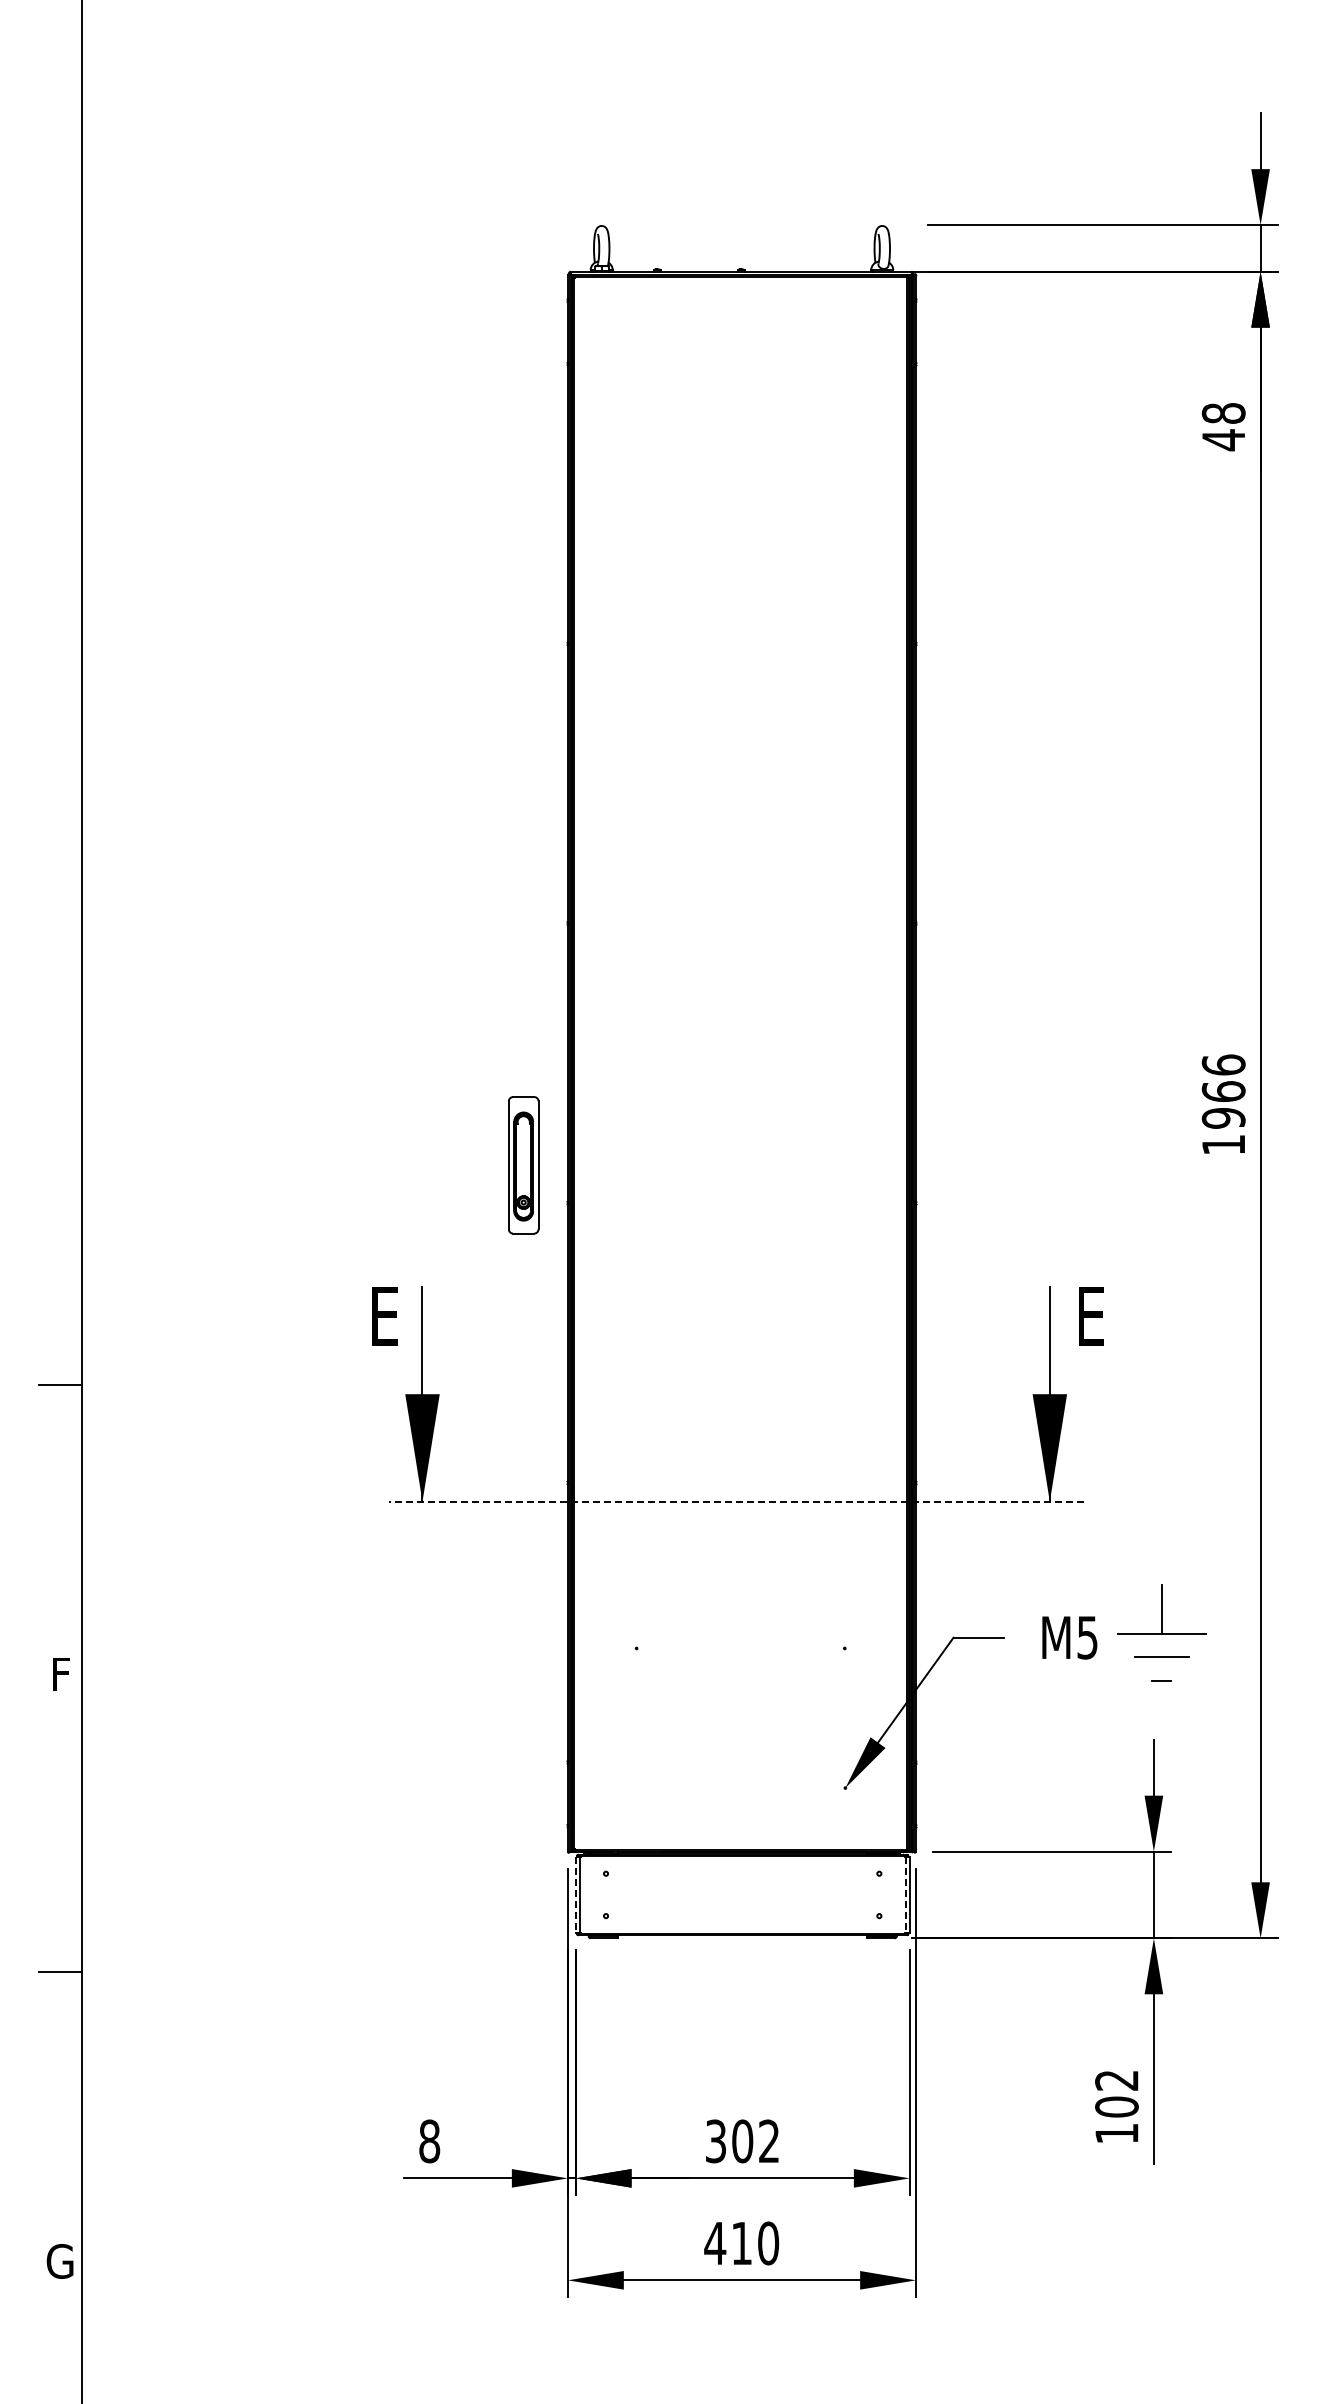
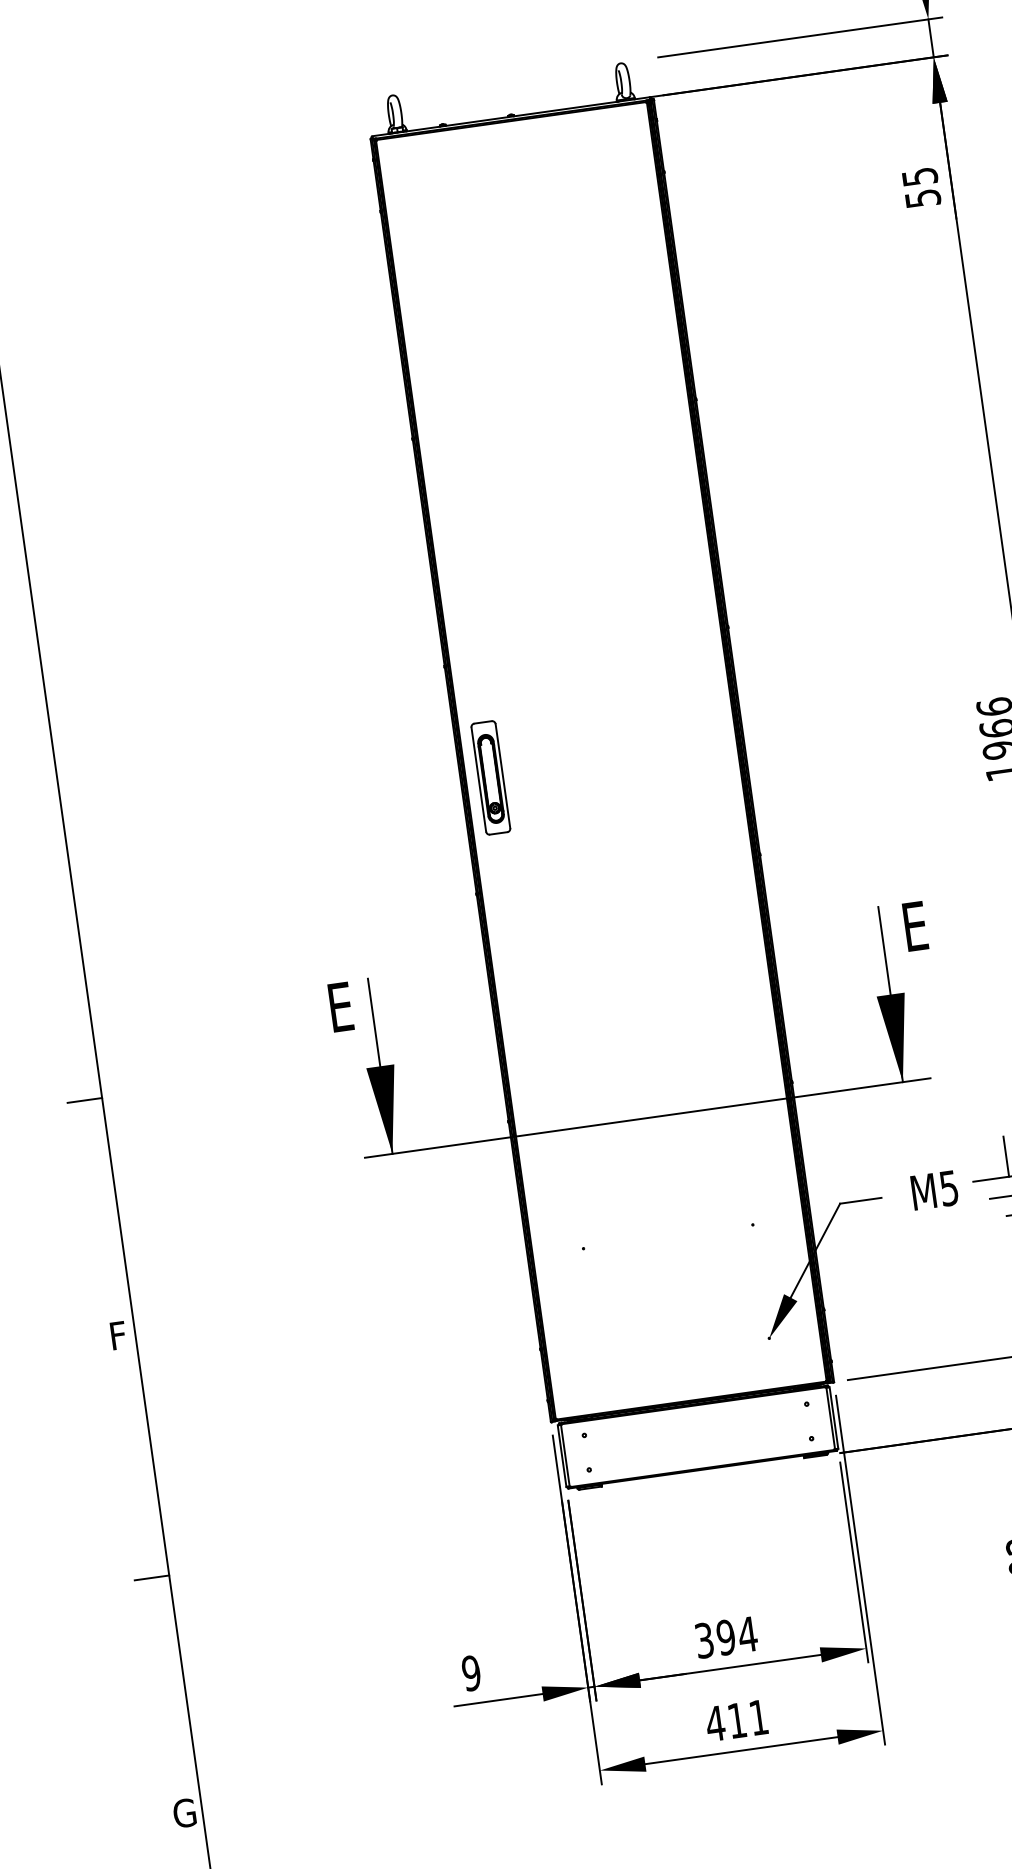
text: (1223, 427) -> (921, 188), 48 -> 55
part: (523, 1165) -> (490, 778), moved
line: (736, 1501) -> (647, 1117), dashed -> solid
line: (575, 1894) -> (561, 1455), dashed -> solid
line: (905, 1894) -> (830, 1418), dashed -> solid
text: (429, 2141) -> (471, 1673), 8 -> 9
text: (756, 2141) -> (737, 1636), 302 -> 394
text: (768, 2243) -> (758, 1717), 410 -> 411

